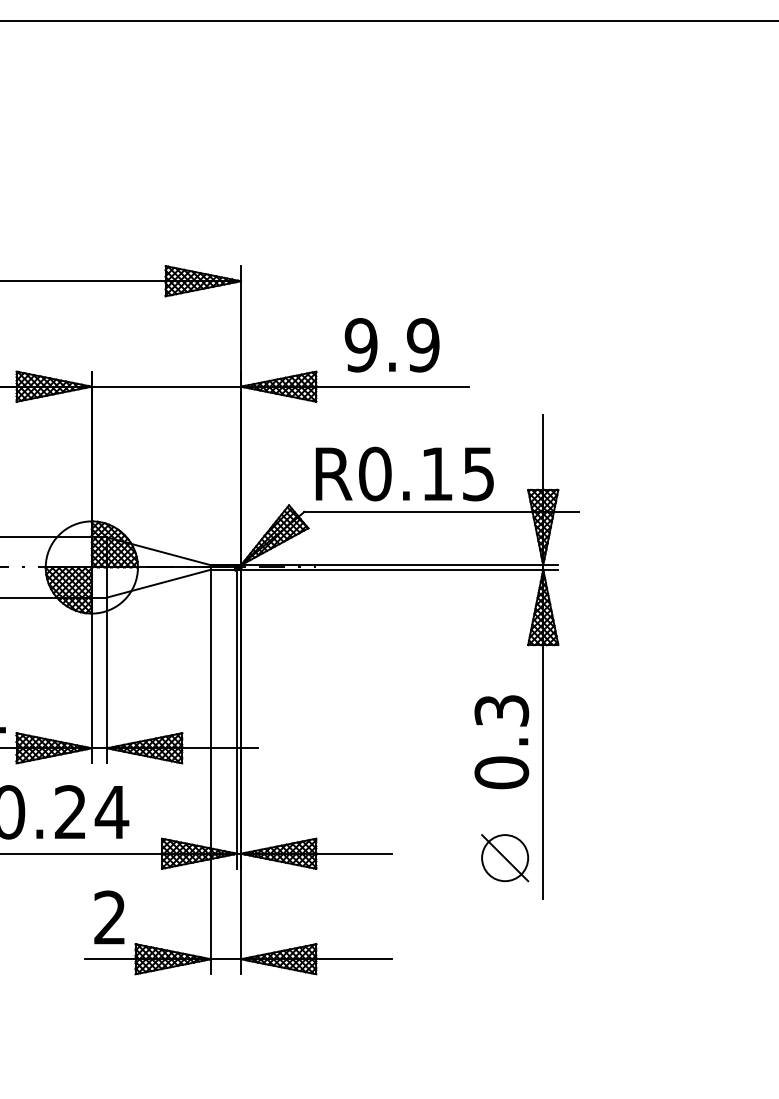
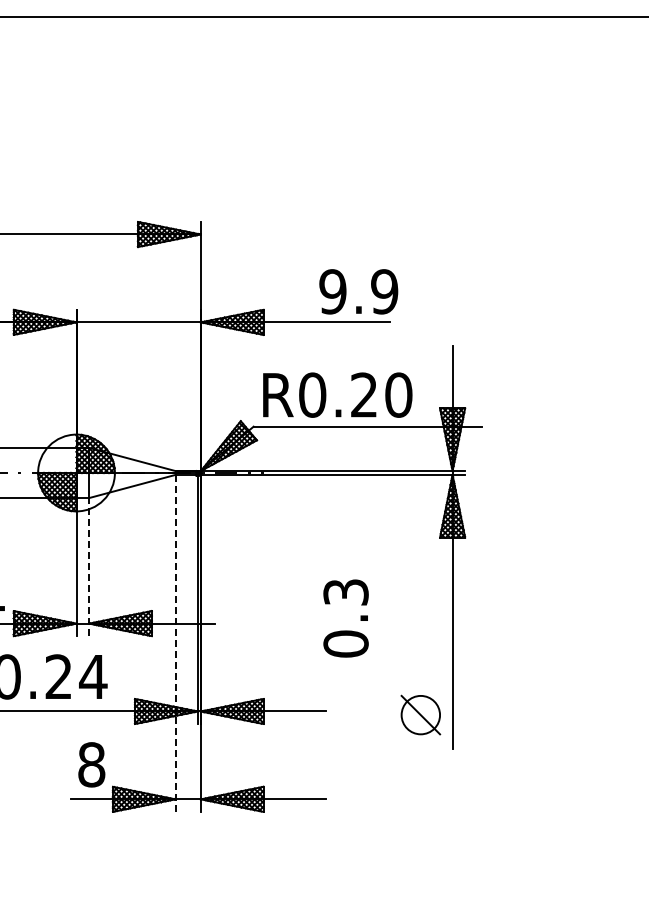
text: (391, 344) -> (358, 291), moved
text: (457, 473) -> (381, 394), R0.15 -> R0.20
line: (107, 679) -> (89, 566), solid -> dashed
text: (501, 742) -> (345, 618), moved
line: (210, 772) -> (175, 643), solid -> dashed
text: (109, 917) -> (91, 764), 2 -> 8

